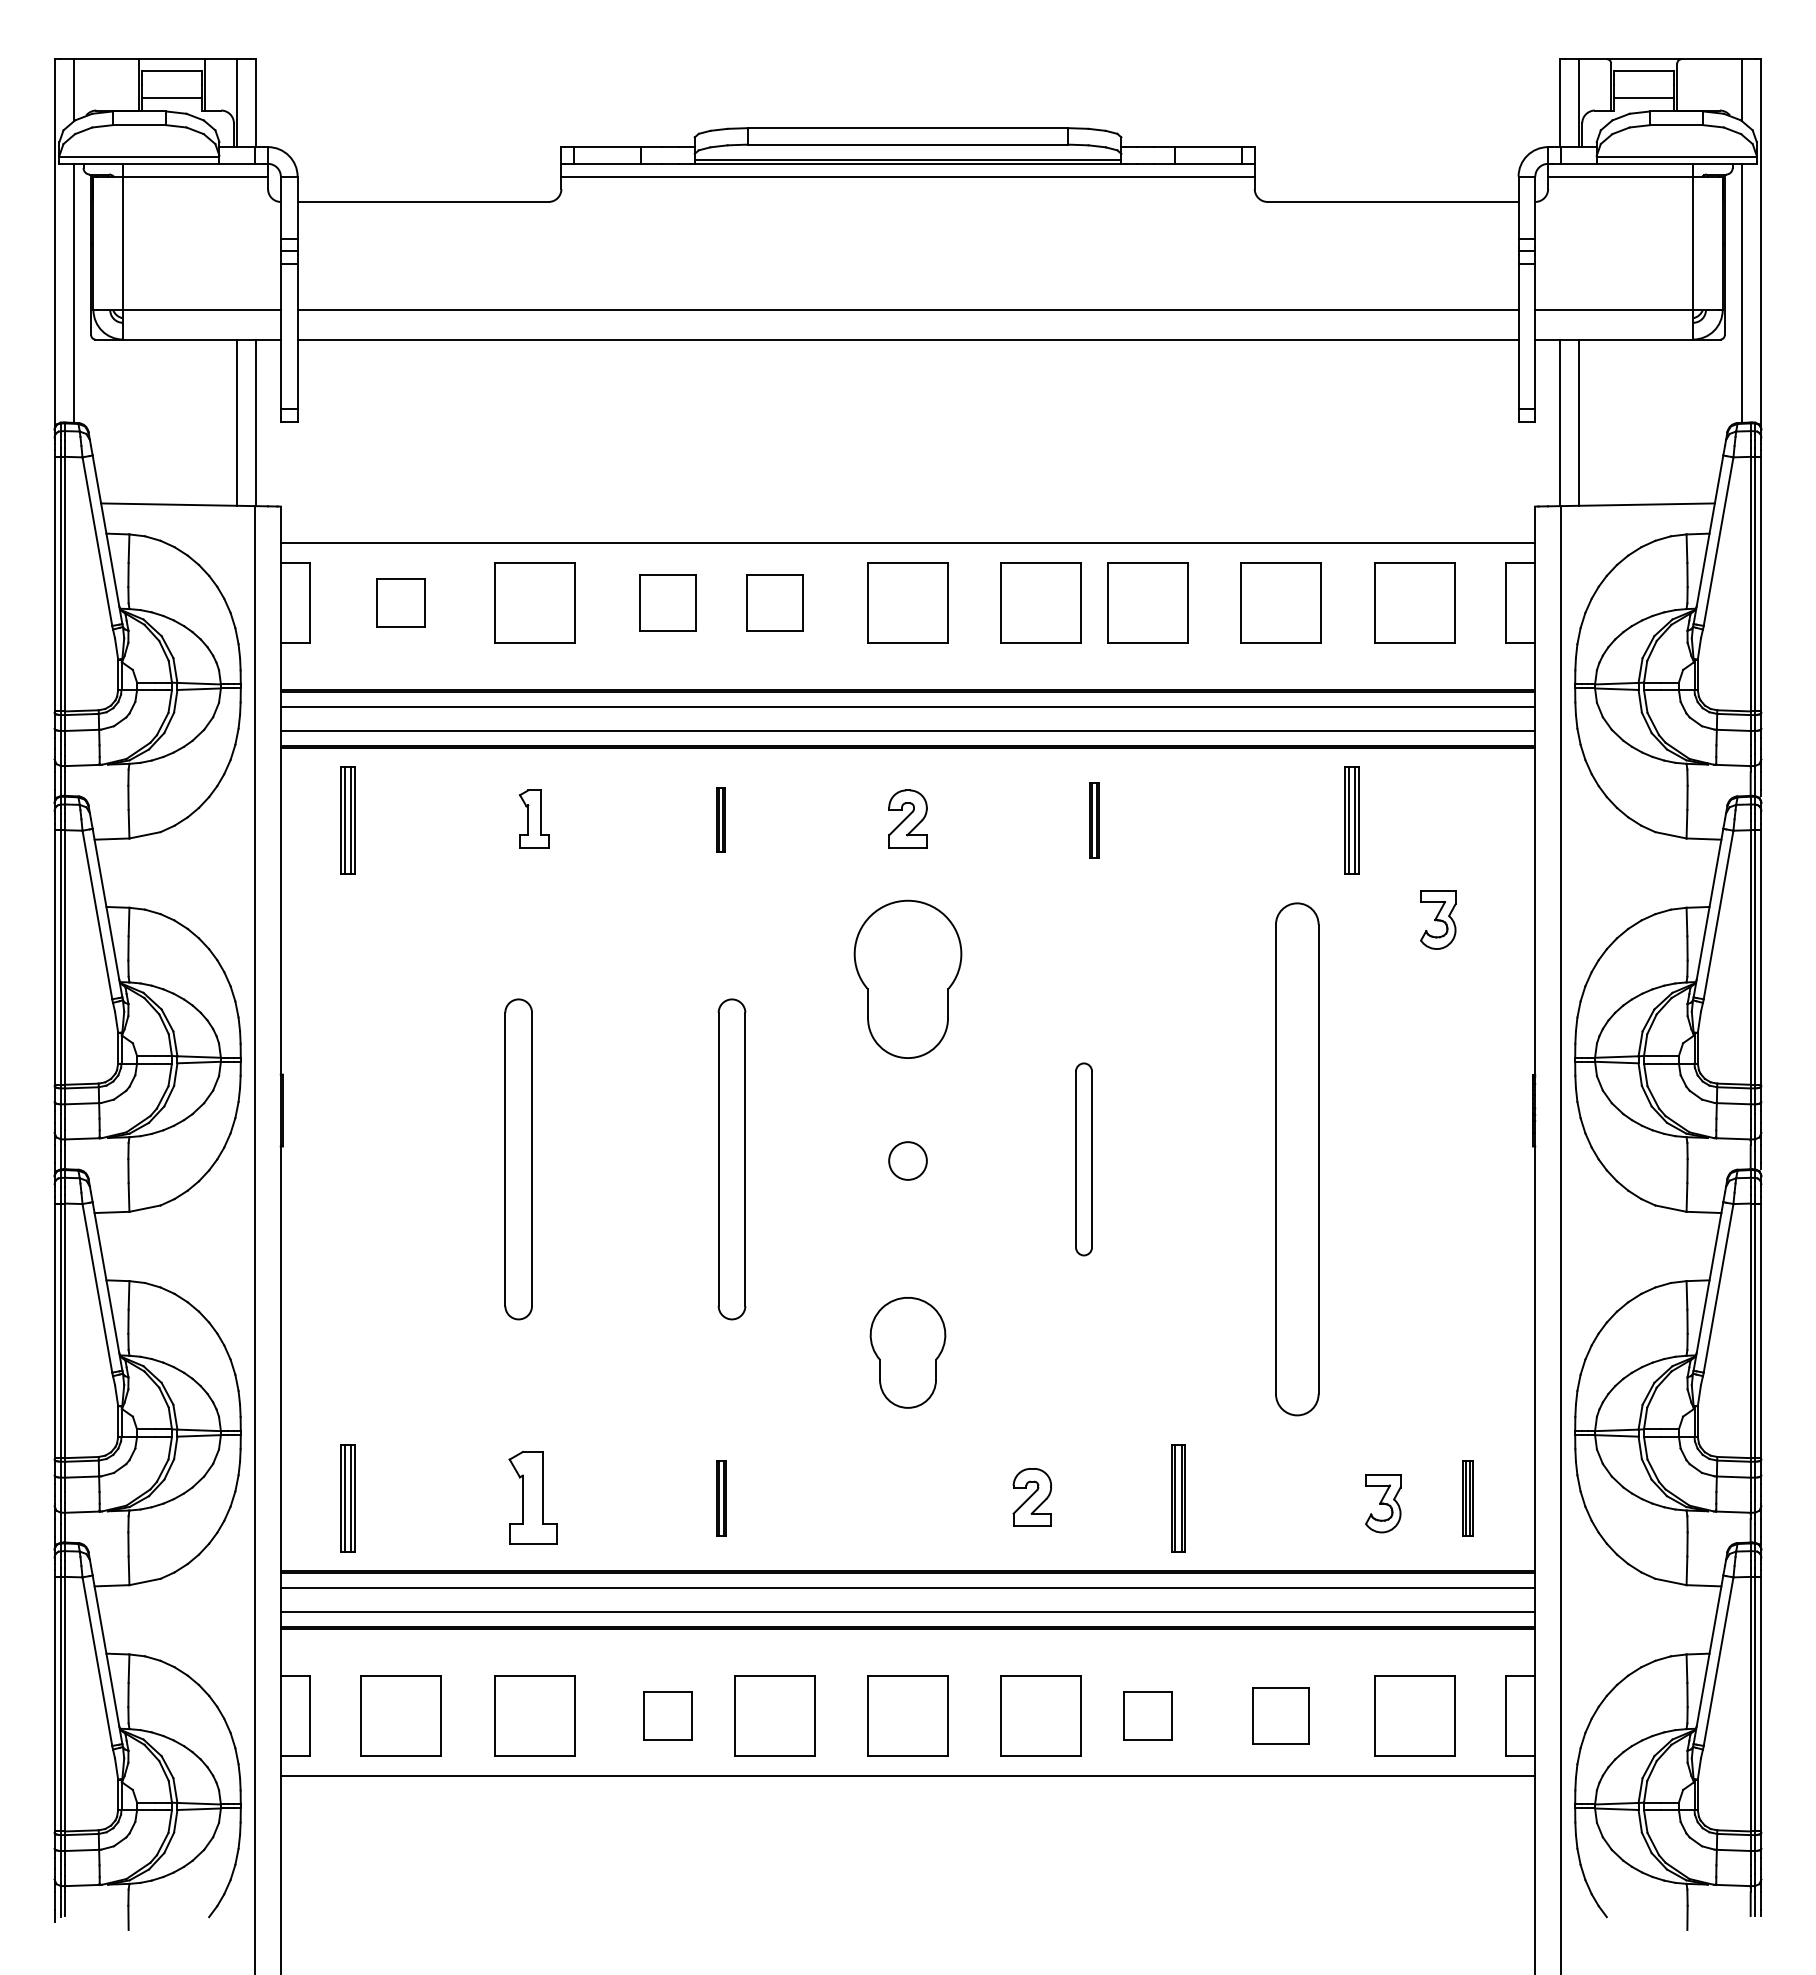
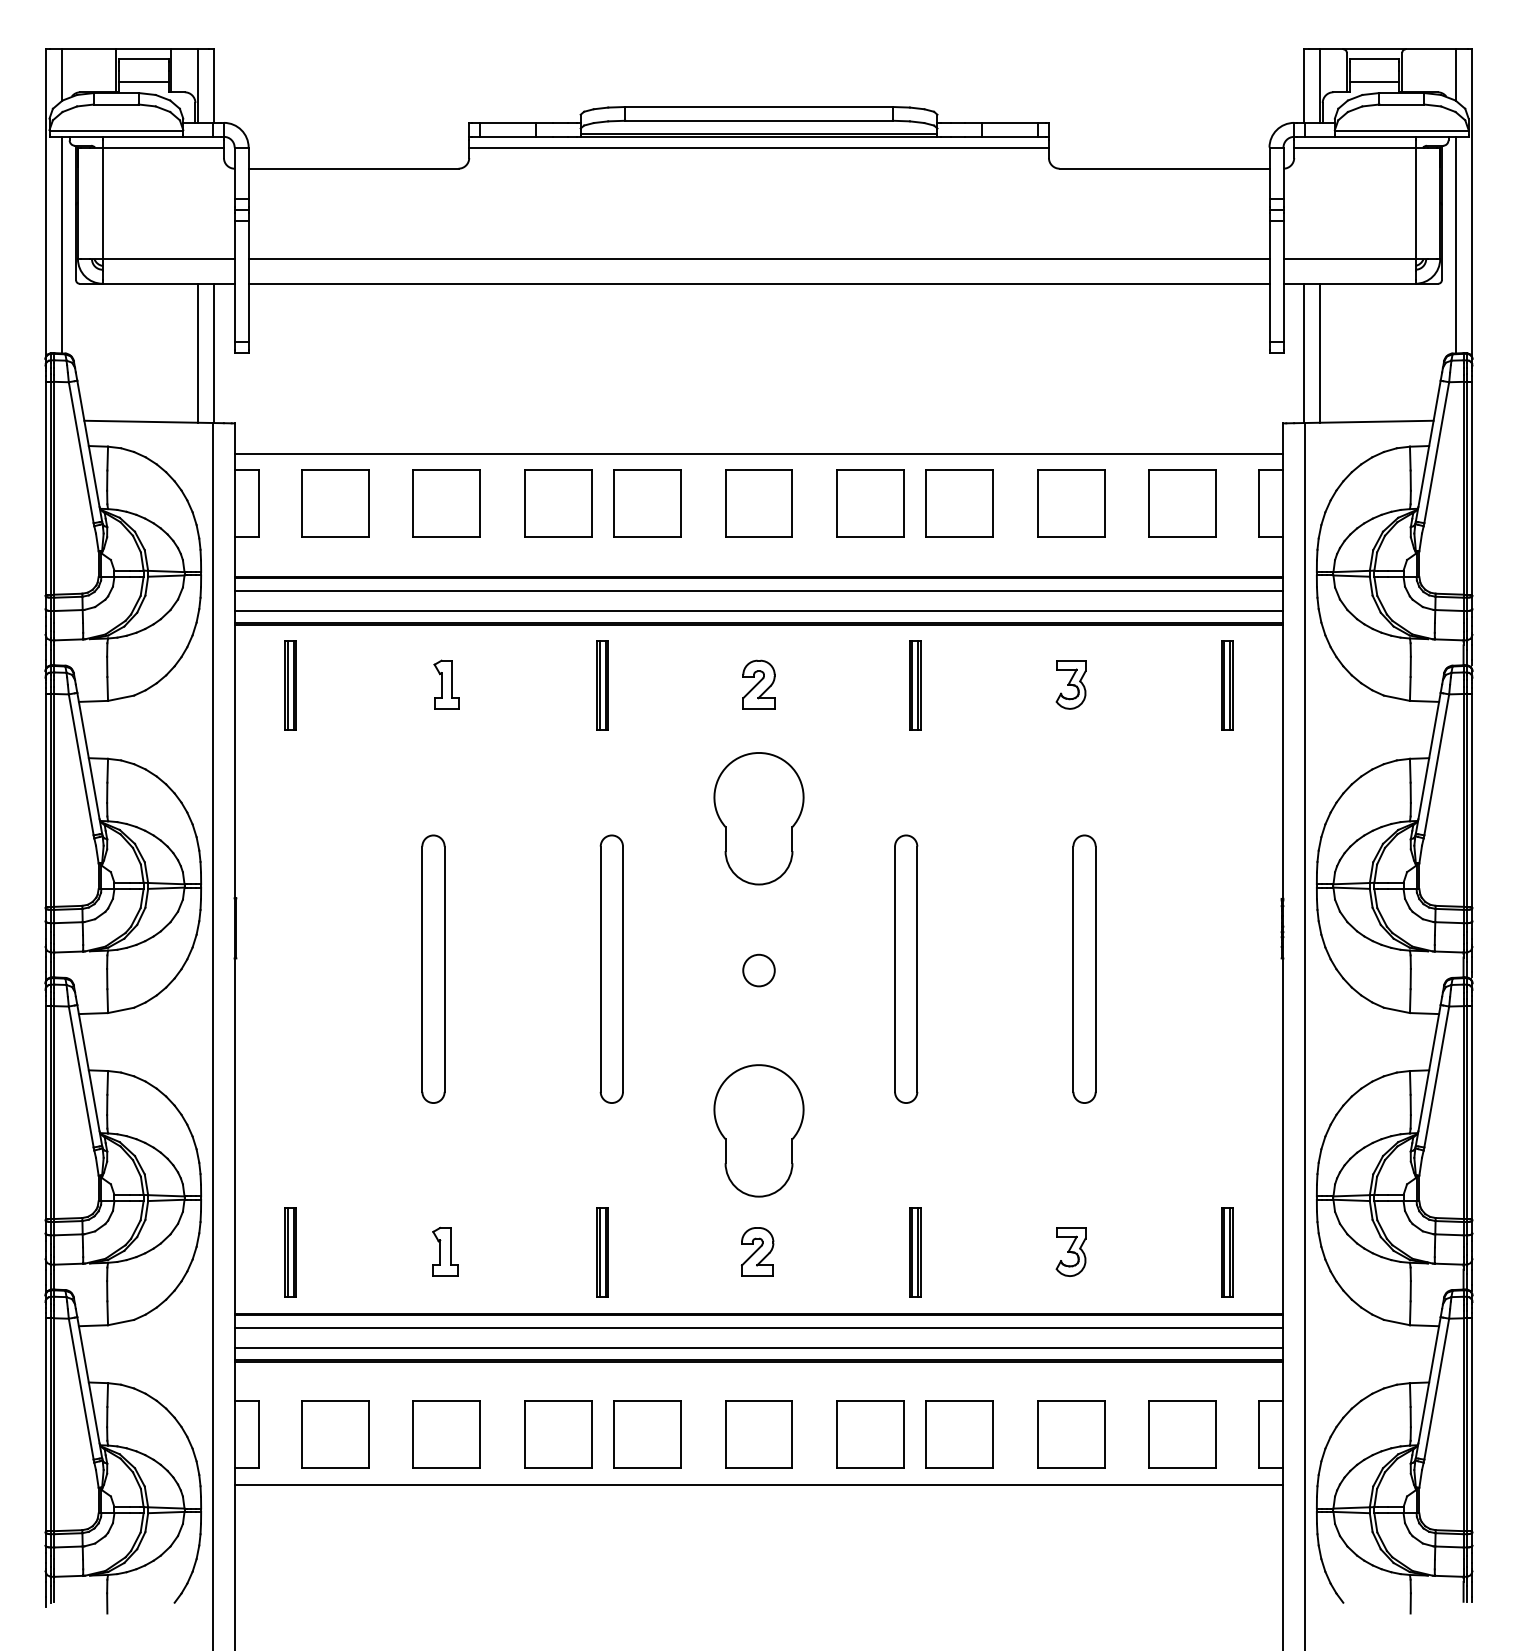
part: (400, 602) -> (334, 503), size x1.67
part: (667, 602) -> (557, 503), size x1.43
part: (774, 602) -> (647, 503), size x1.43
part: (721, 820) -> (603, 685), size x1.67
part: (1094, 820) -> (914, 685), size x1.43
part: (1351, 820) -> (1226, 685), moved
part: (1438, 919) -> (1071, 684), moved
part: (1083, 1159) -> (905, 969), size x1.67
part: (1297, 1159) -> (1084, 969), size x0.62
part: (907, 1352) -> (758, 1130), size x1.43
part: (532, 1496) -> (445, 1251), size x0.62
part: (1032, 1497) -> (757, 1251), moved
part: (721, 1498) -> (603, 1252), size x1.43
part: (1178, 1498) -> (914, 1252), moved
part: (1467, 1498) -> (1226, 1252), size x1.43
part: (1383, 1503) -> (1071, 1251), moved
part: (667, 1715) -> (557, 1434), size x1.67
part: (1147, 1715) -> (959, 1434), size x1.67
part: (1280, 1715) -> (1070, 1434), size x1.43

